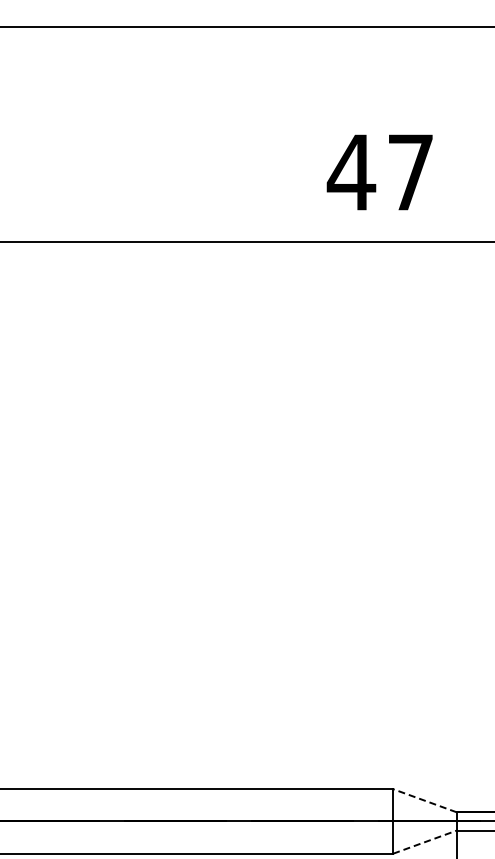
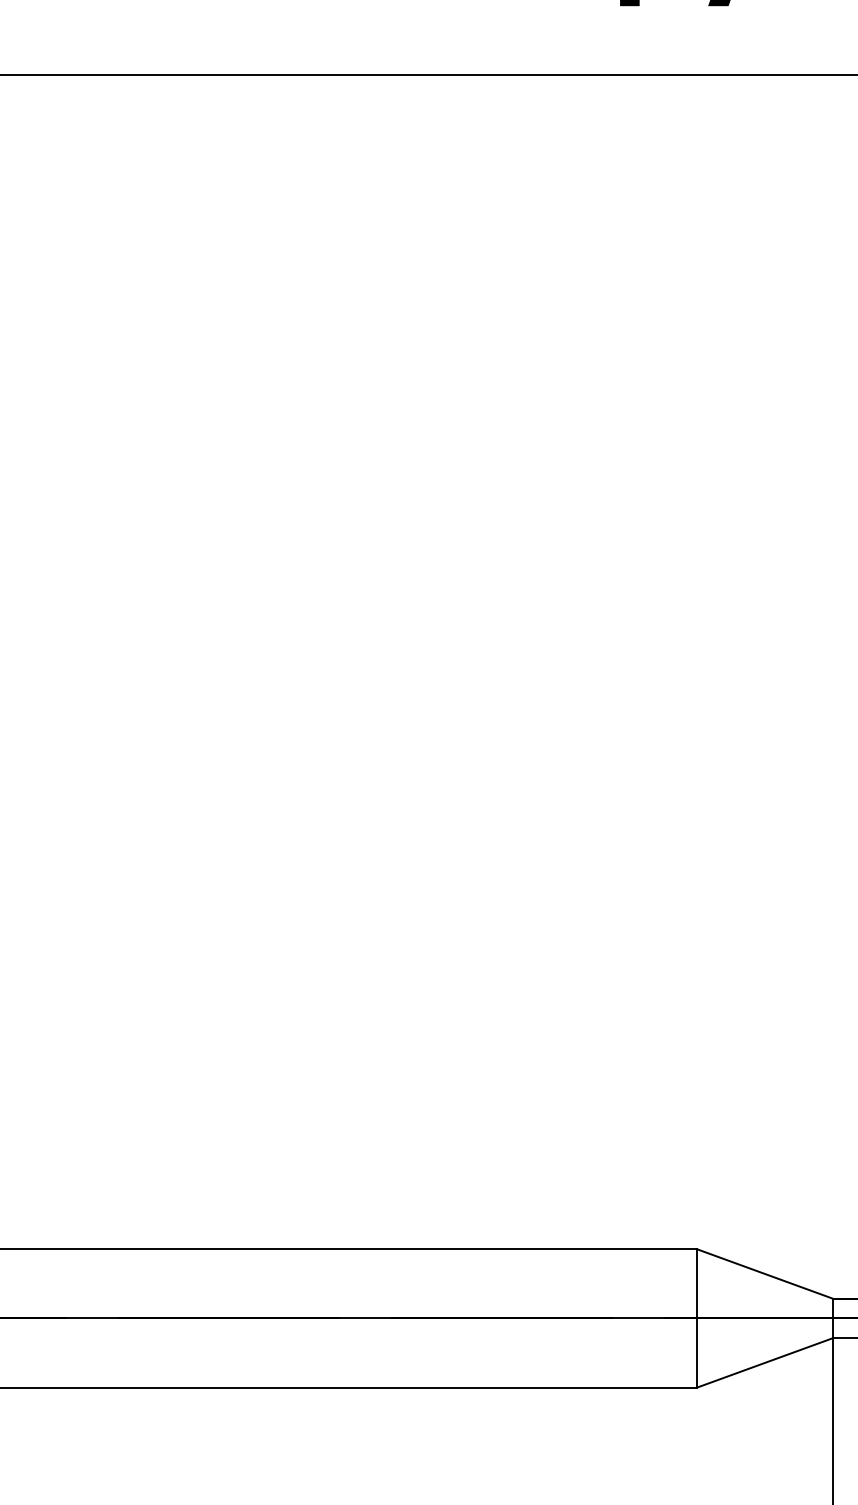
line: (424, 800) -> (764, 1273), dashed -> solid
line: (424, 842) -> (764, 1363), dashed -> solid

